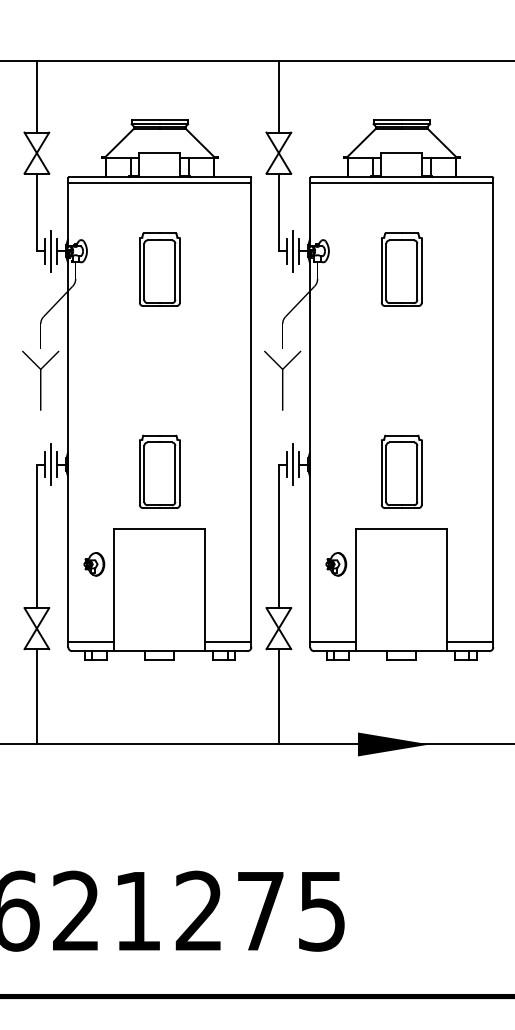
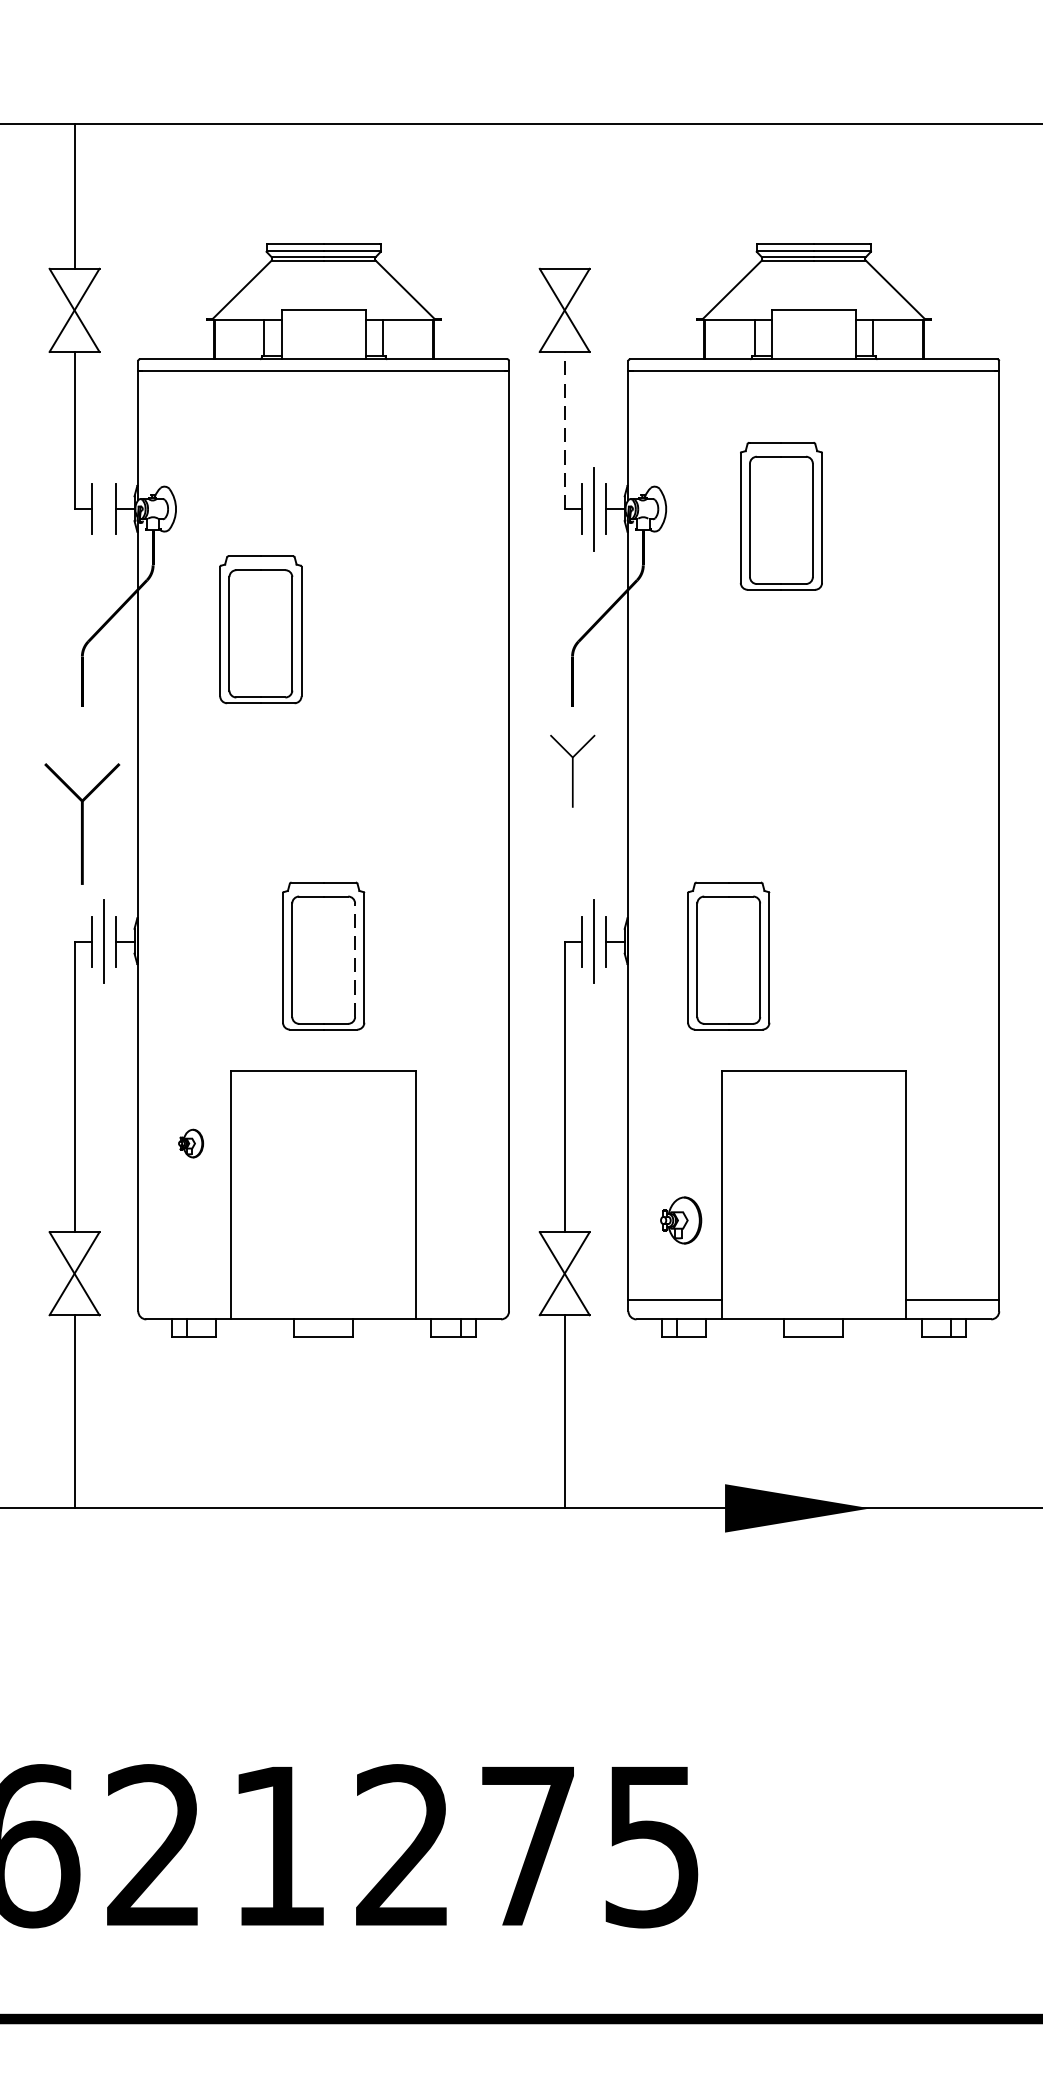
line: (278, 96) -> (564, 195), removed
line: (278, 212) -> (564, 430), solid -> dashed
line: (51, 250) -> (104, 507), removed
part: (159, 269) -> (260, 629), moved
part: (401, 269) -> (780, 515), moved
part: (40, 380) -> (81, 823), moved
part: (282, 380) -> (572, 771), size x0.6
part: (401, 471) -> (728, 955), moved
line: (175, 473) -> (355, 959), solid -> dashed
part: (94, 564) -> (191, 1143), size x0.6
part: (336, 564) -> (681, 1220), moved
line: (91, 641) -> (185, 1299), removed
line: (228, 641) -> (462, 1299), removed

